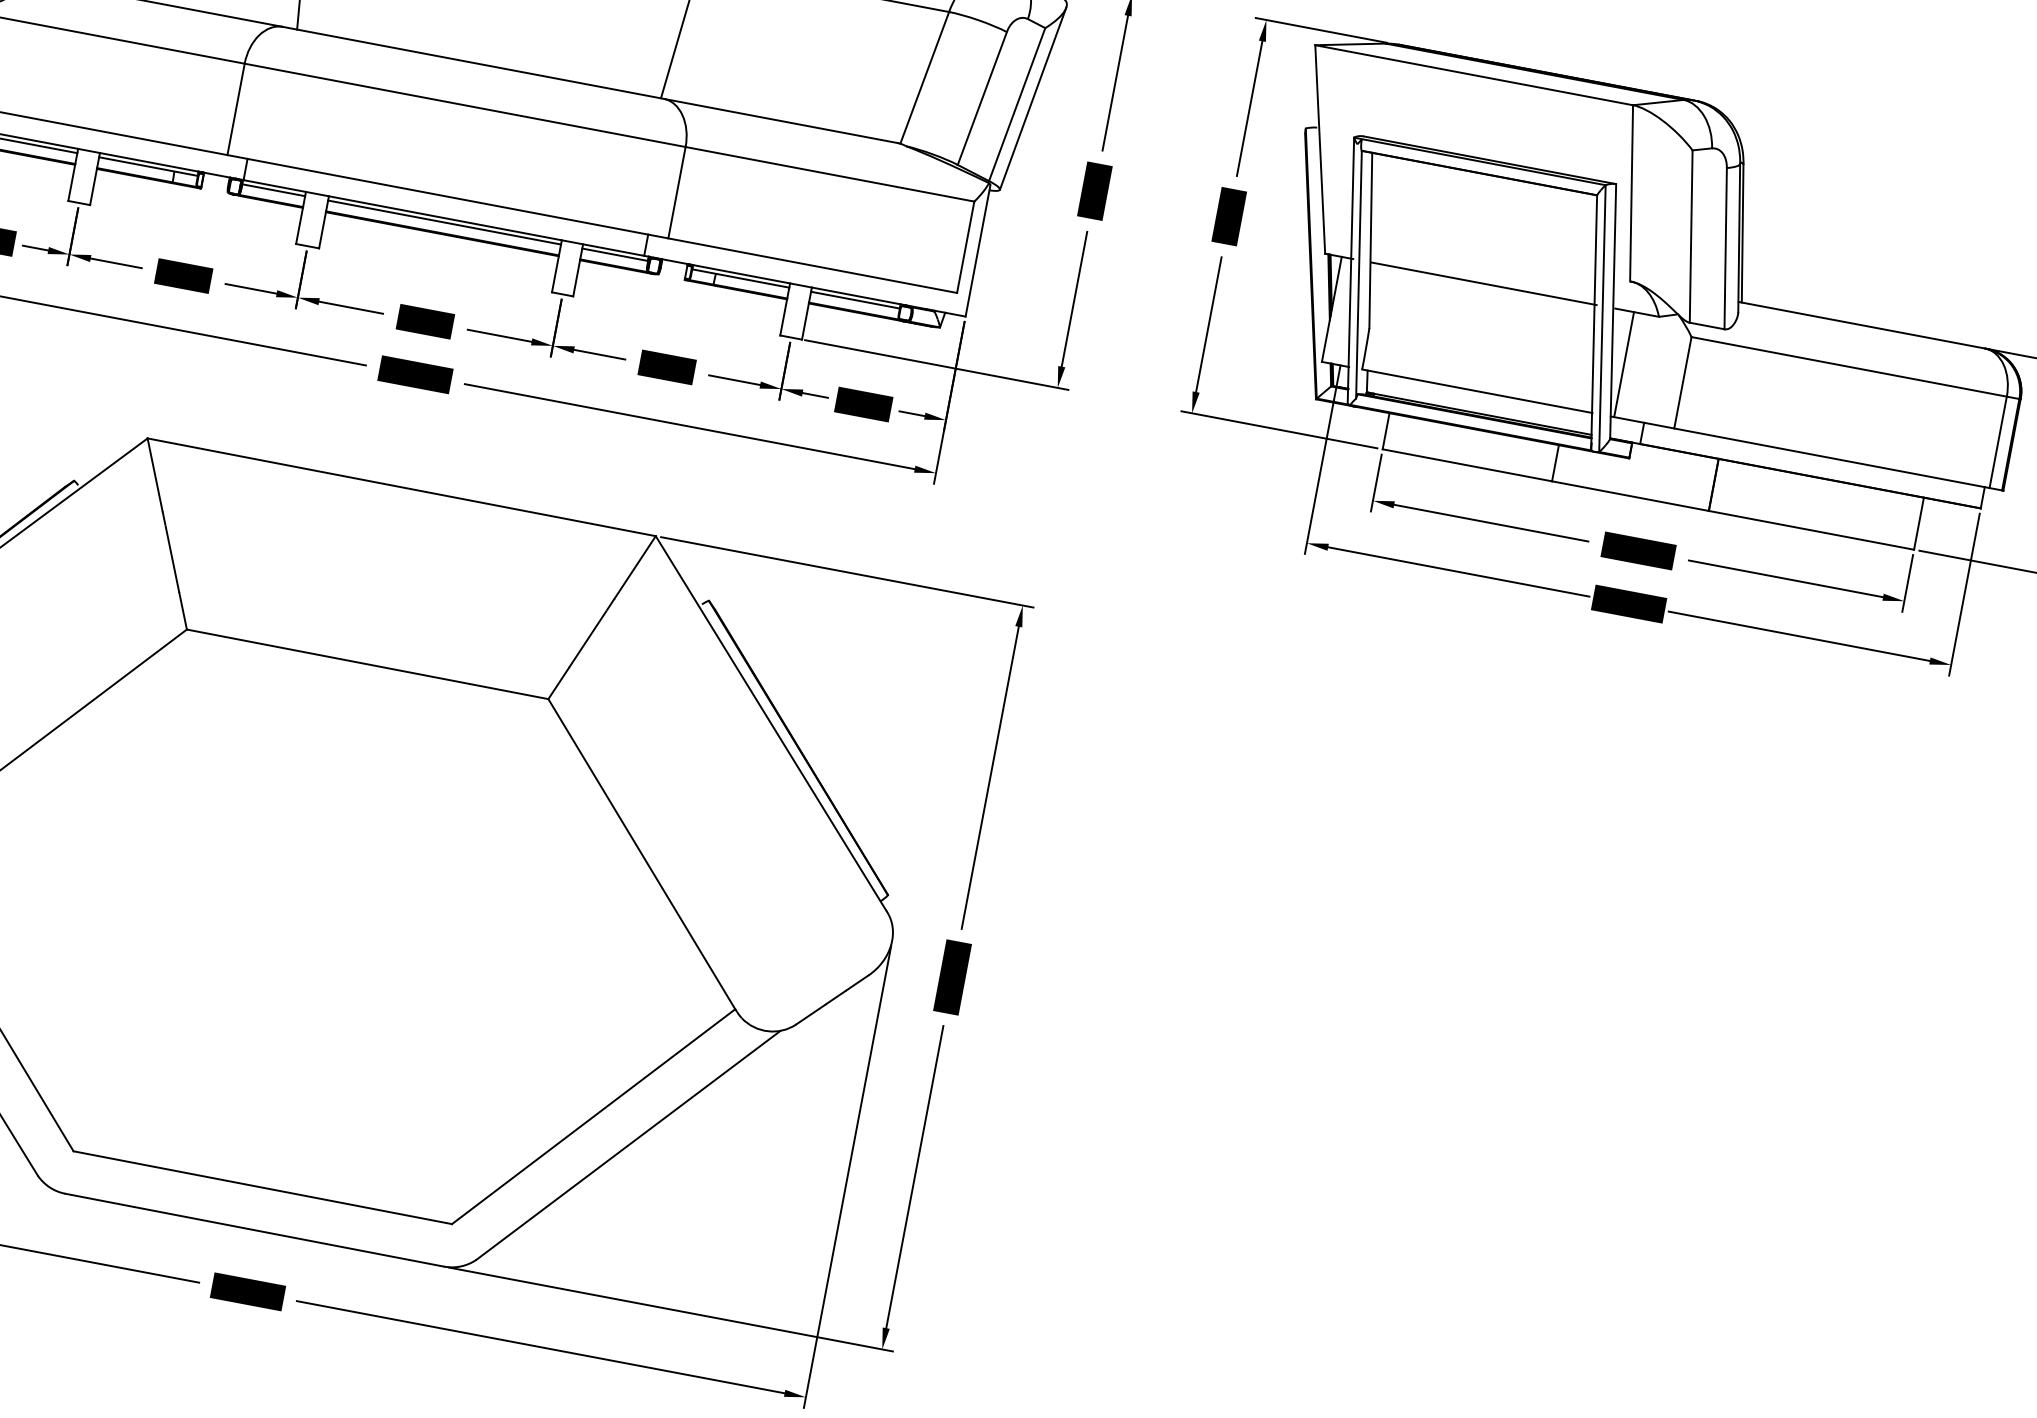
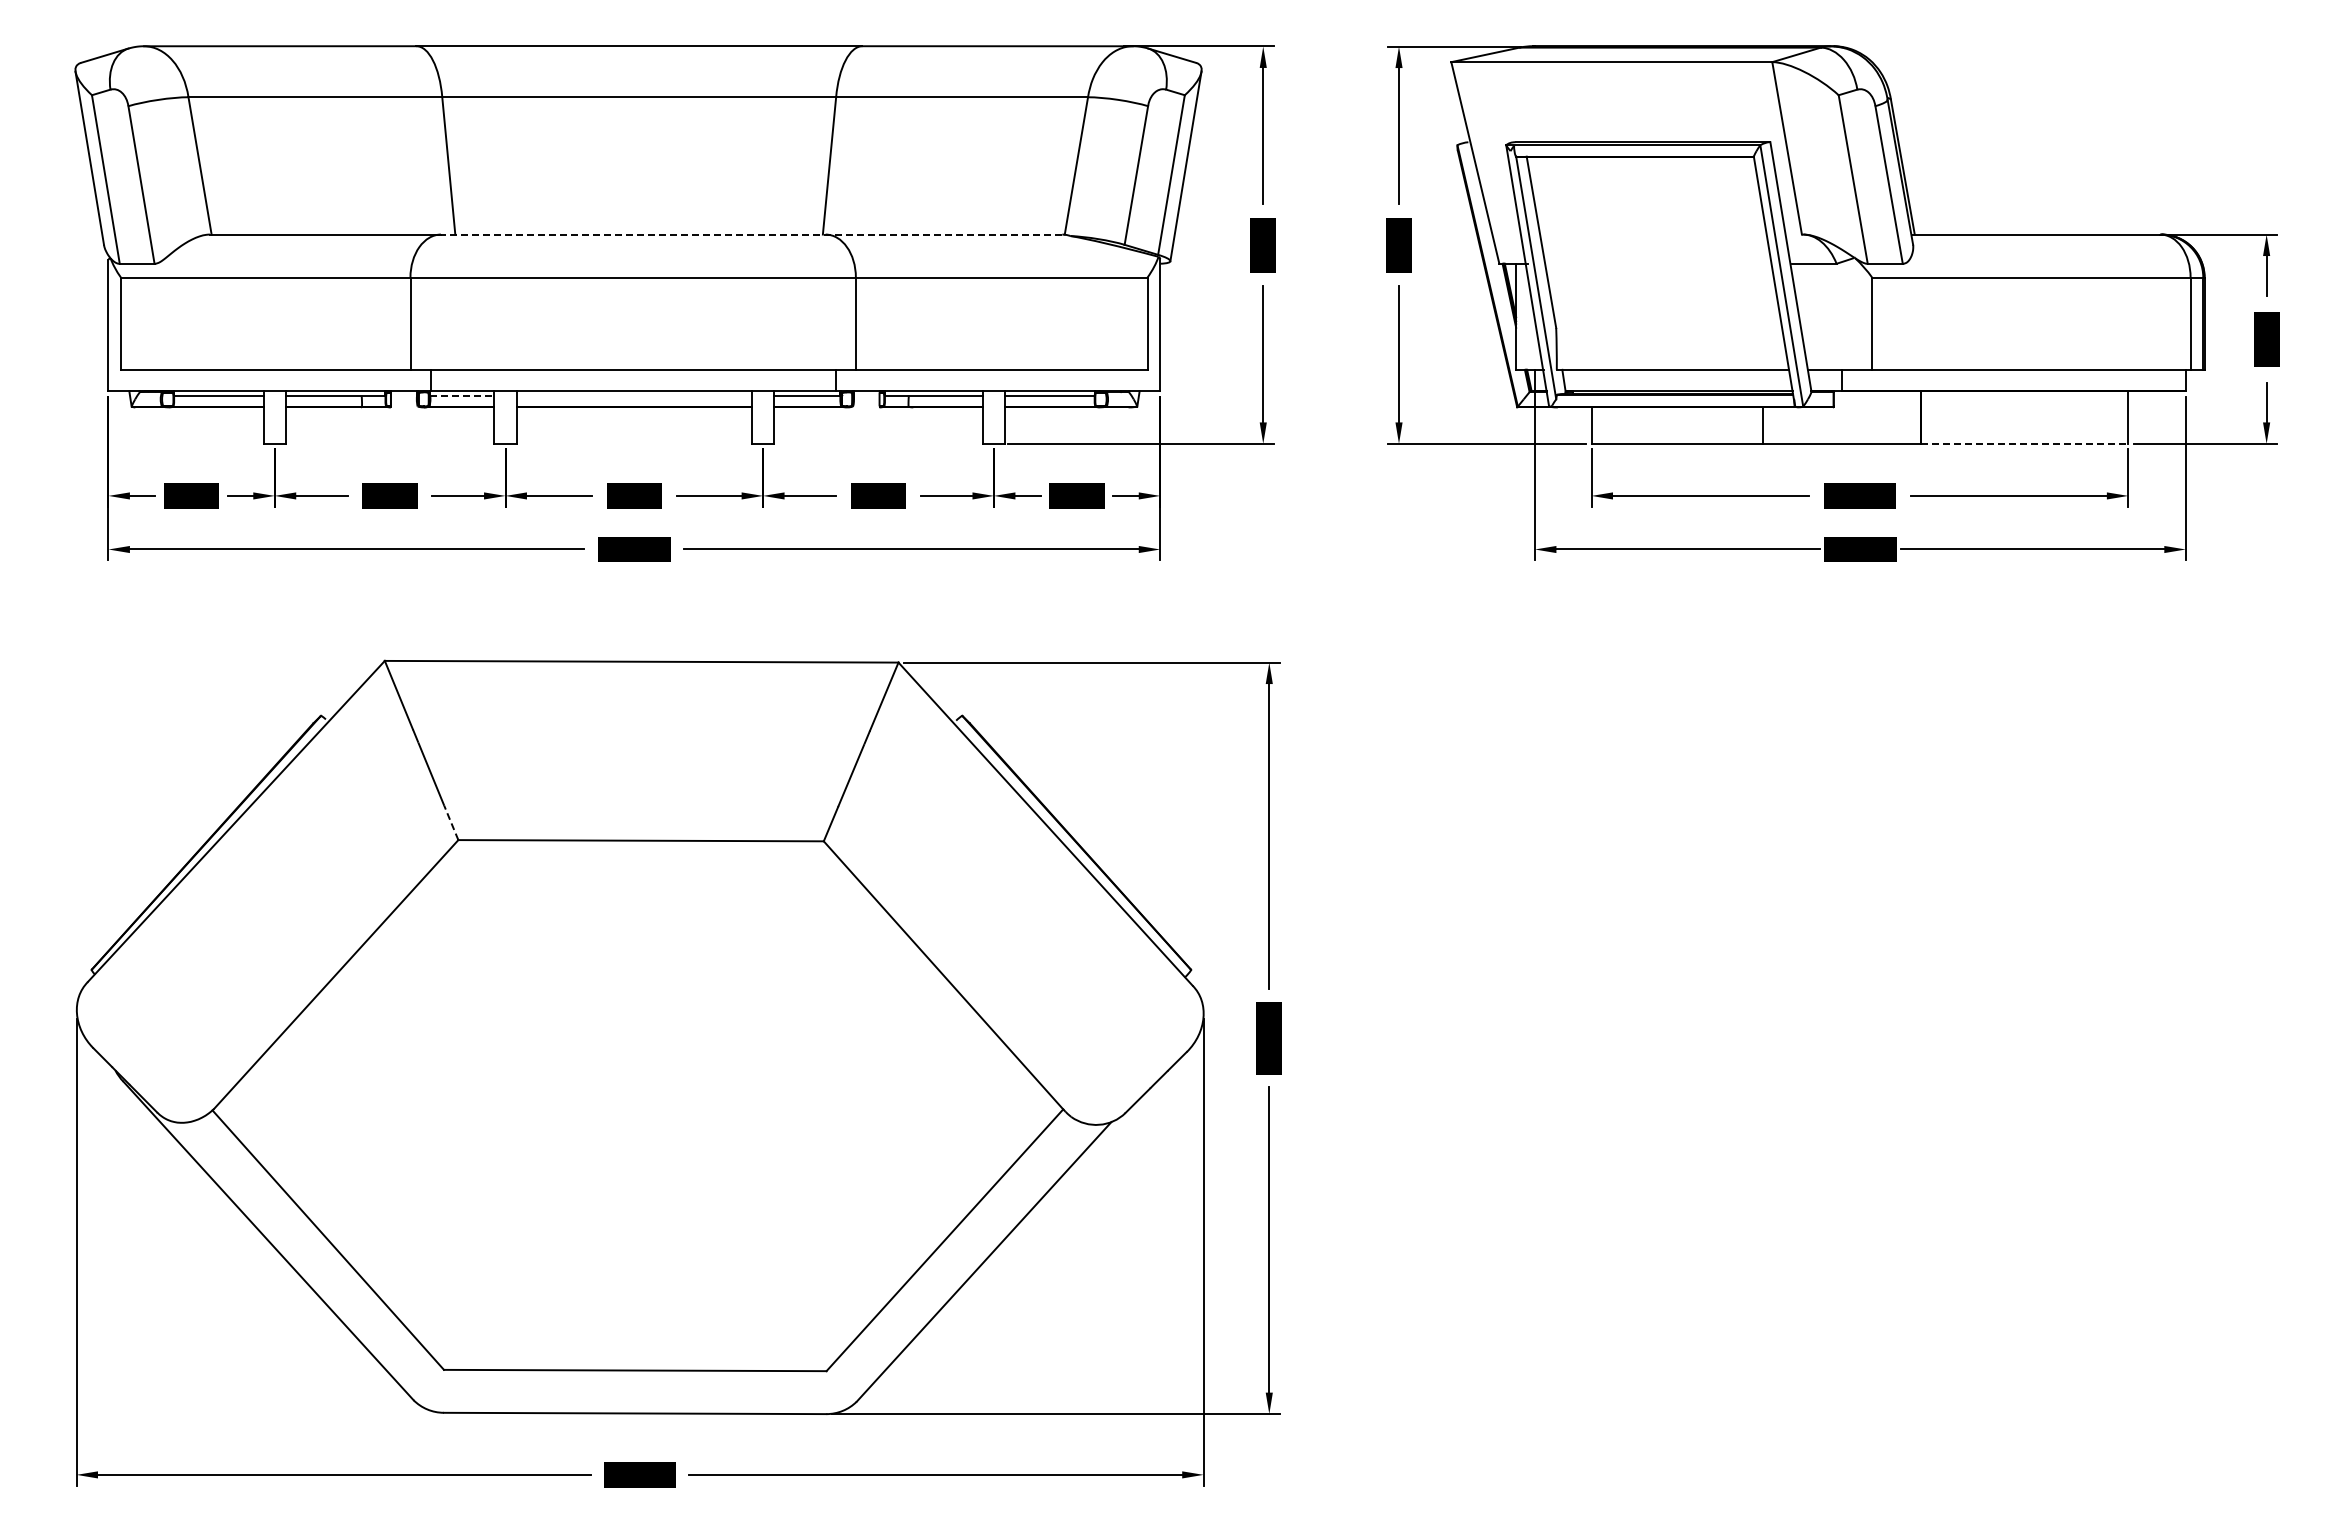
line: (590, 84) -> (751, 234), solid -> dashed
line: (274, 190) -> (462, 395), solid -> dashed
line: (444, 222) -> (634, 395), removed
line: (1483, 283) -> (1659, 263), removed
line: (1624, 364) -> (1811, 316), removed
line: (1811, 529) -> (2024, 443), solid -> dashed
line: (183, 610) -> (451, 822), solid -> dashed

